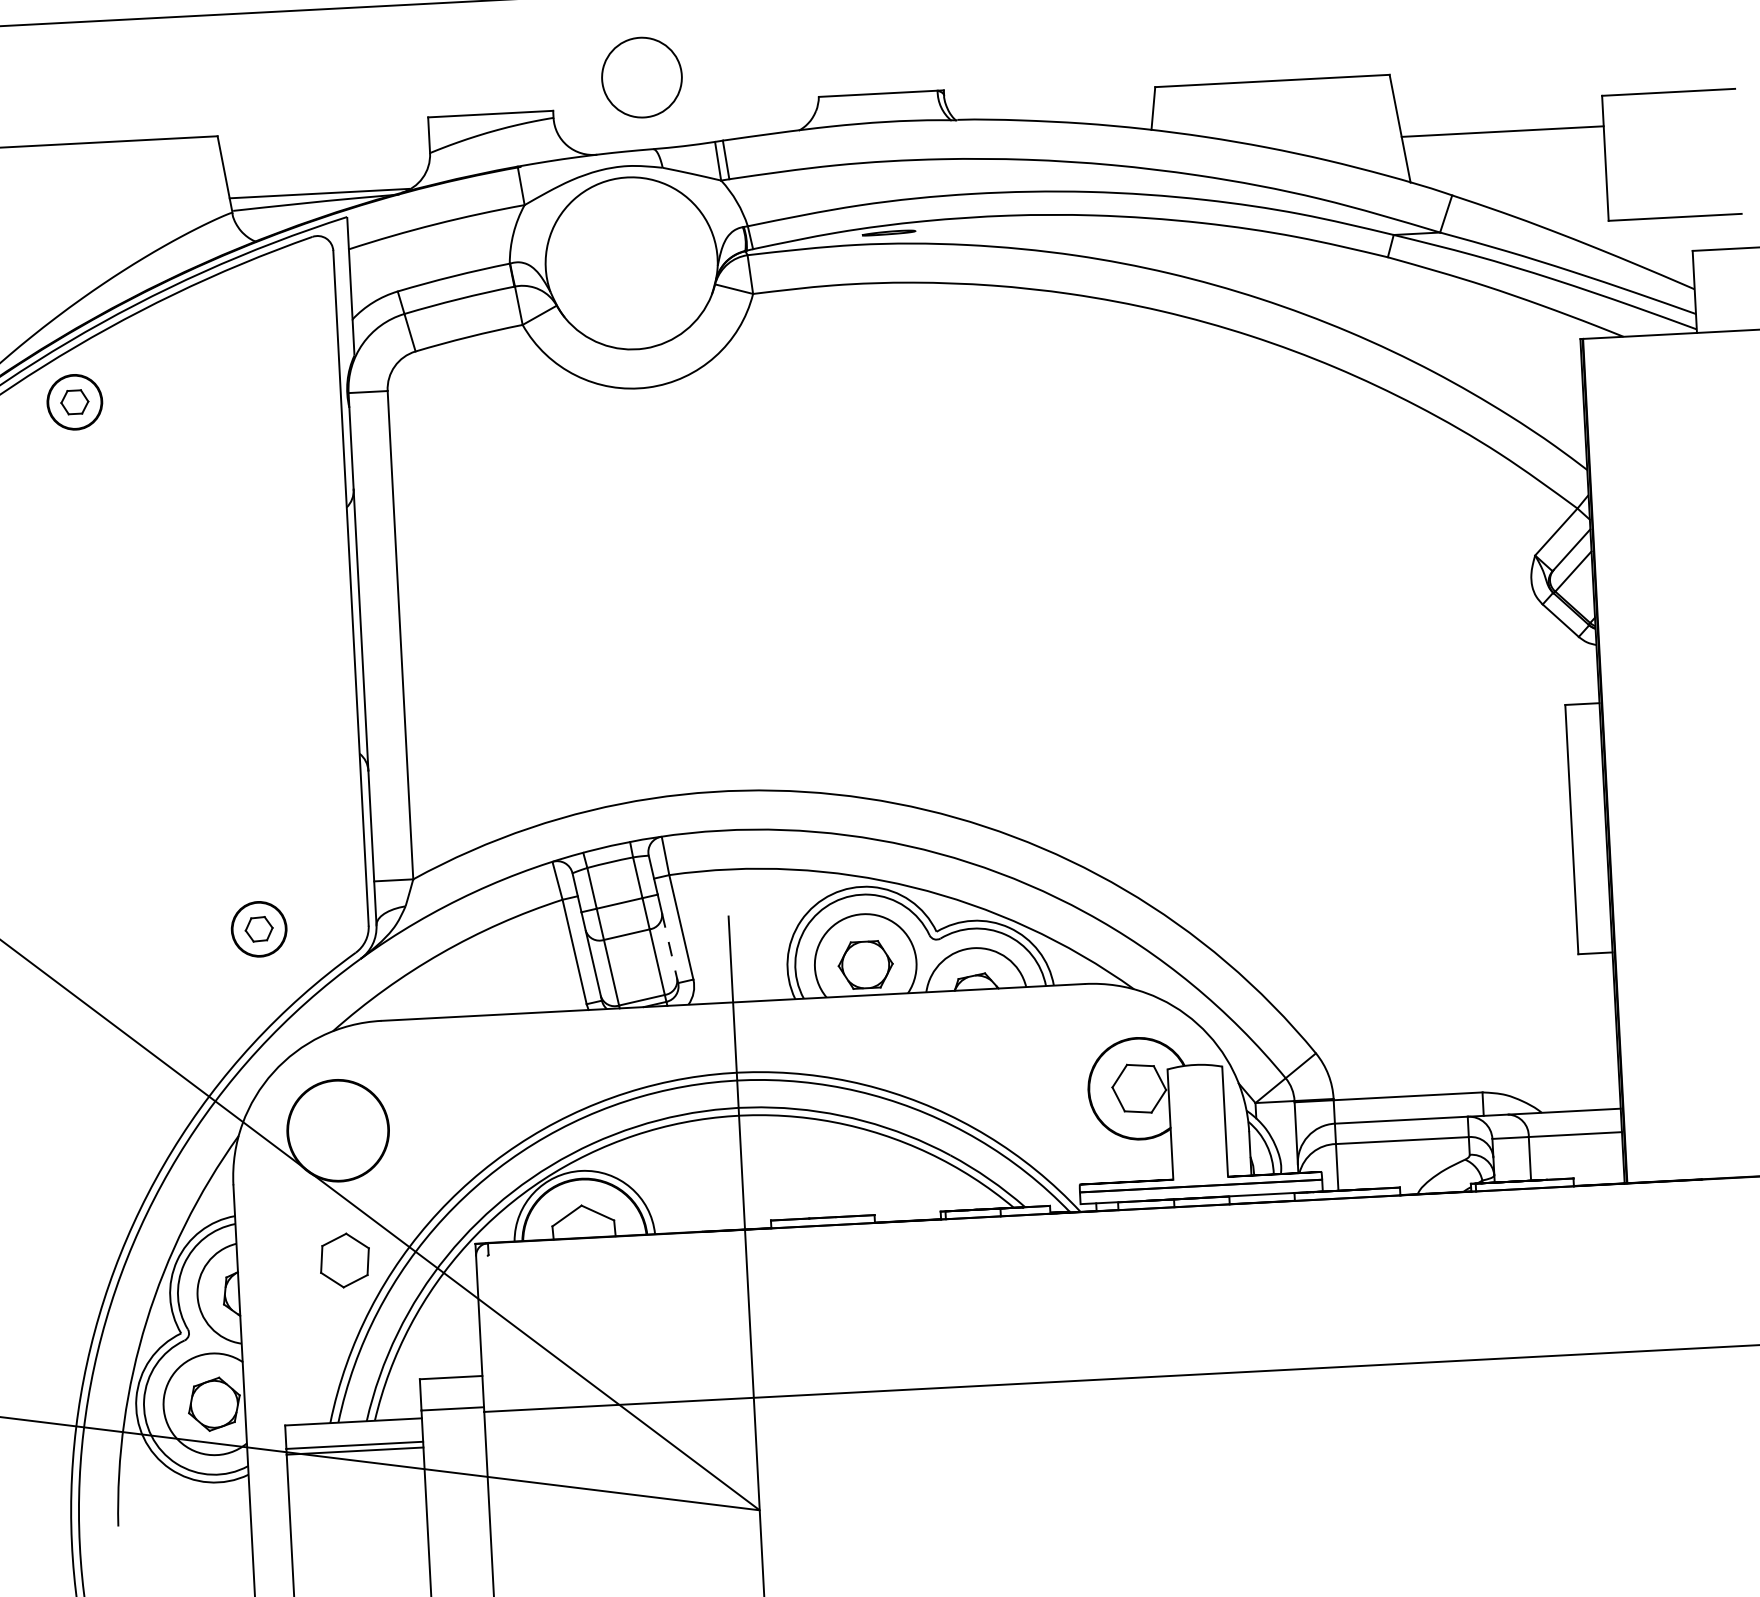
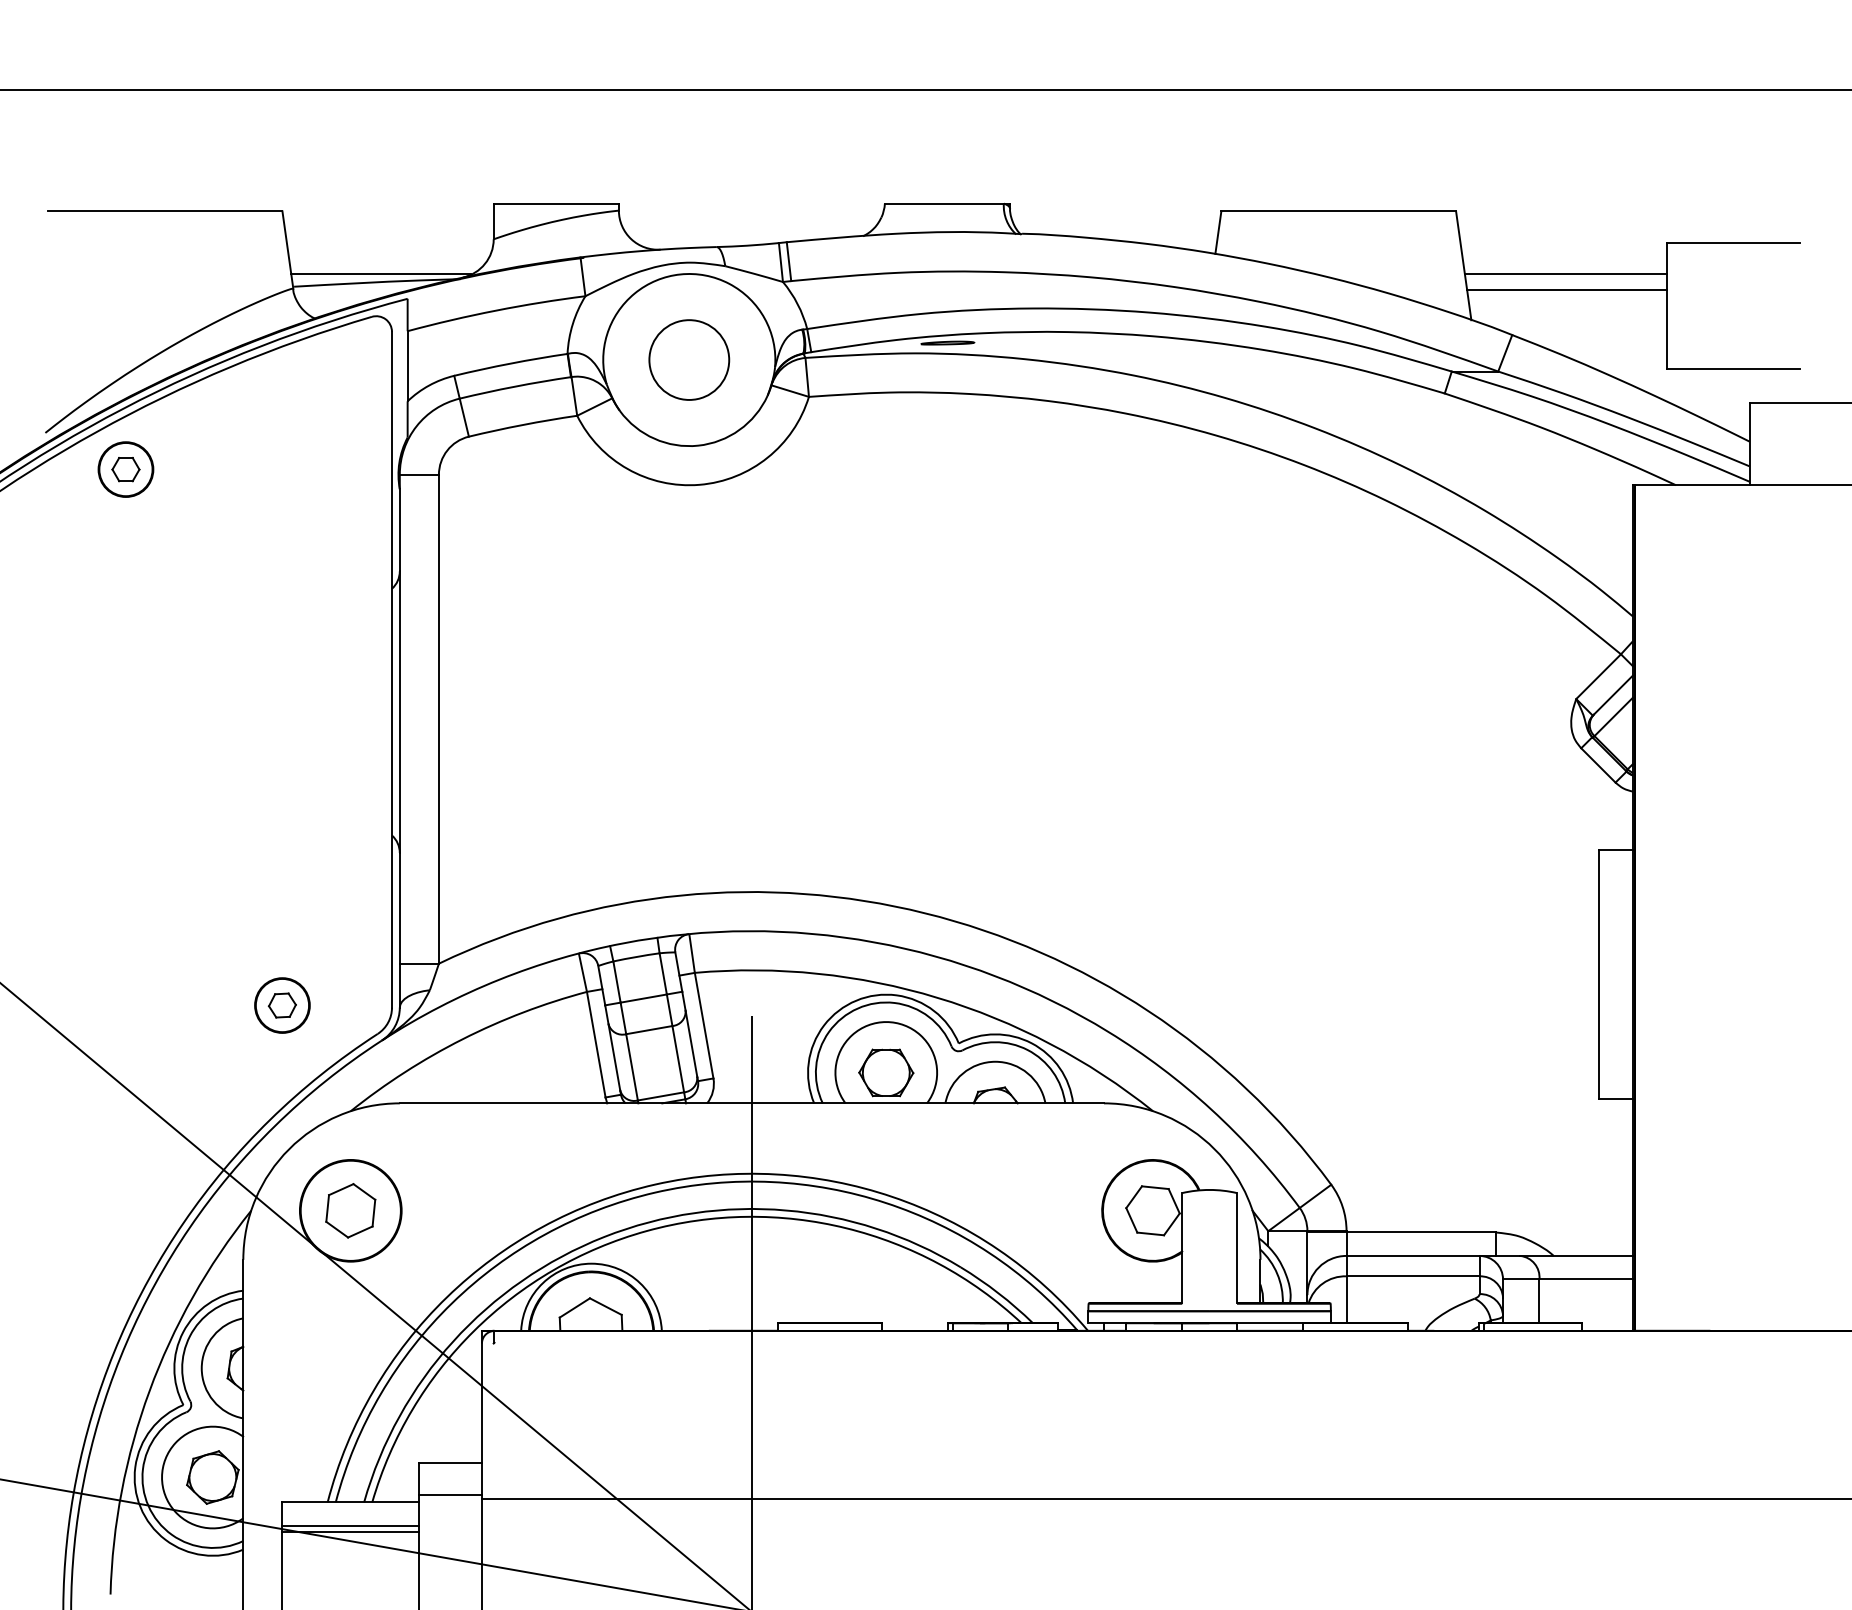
circle: (642, 77) -> (689, 359), moved
line: (1505, 147) -> (1567, 289), added
line: (669, 945) -> (691, 1043), dashed -> solid
part: (344, 1260) -> (350, 1210), moved

